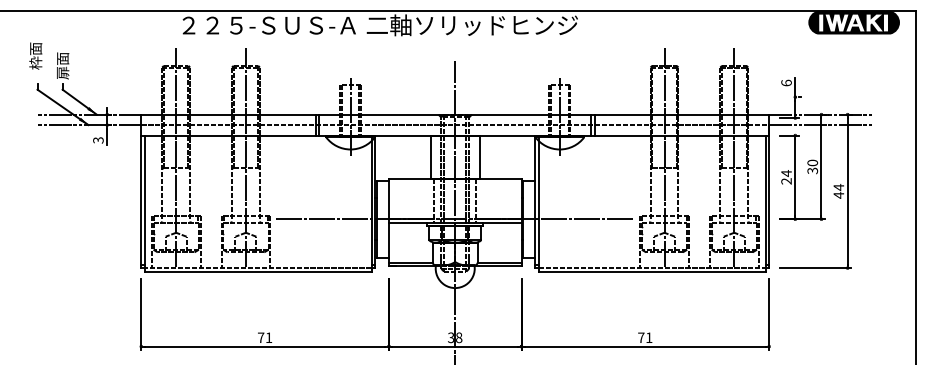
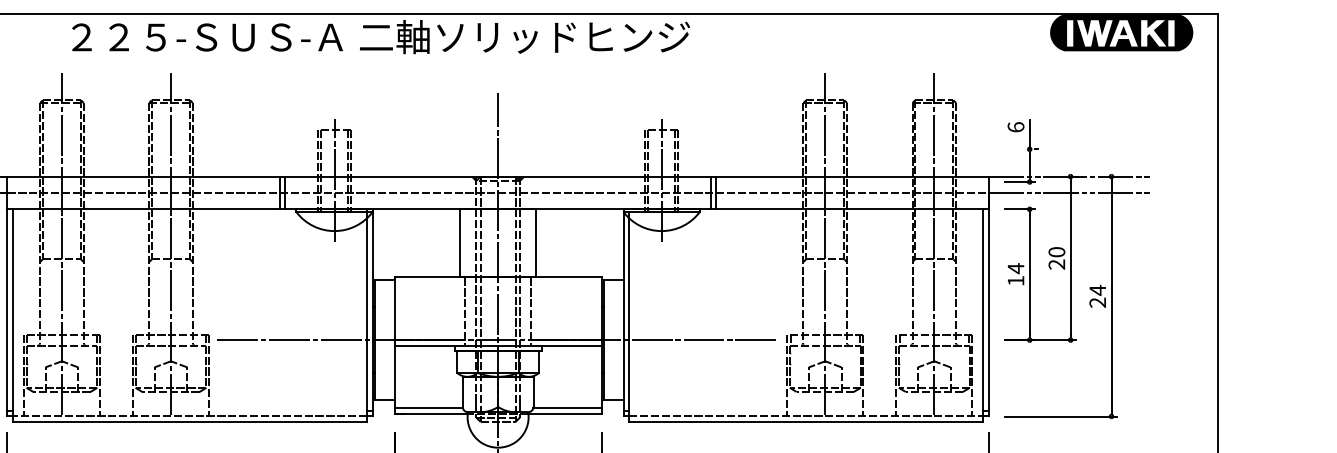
text: (813, 170) -> (1058, 263), 30 -> 20
text: (786, 181) -> (1015, 281), 24 -> 14
text: (838, 194) -> (1097, 301), 44 -> 24

